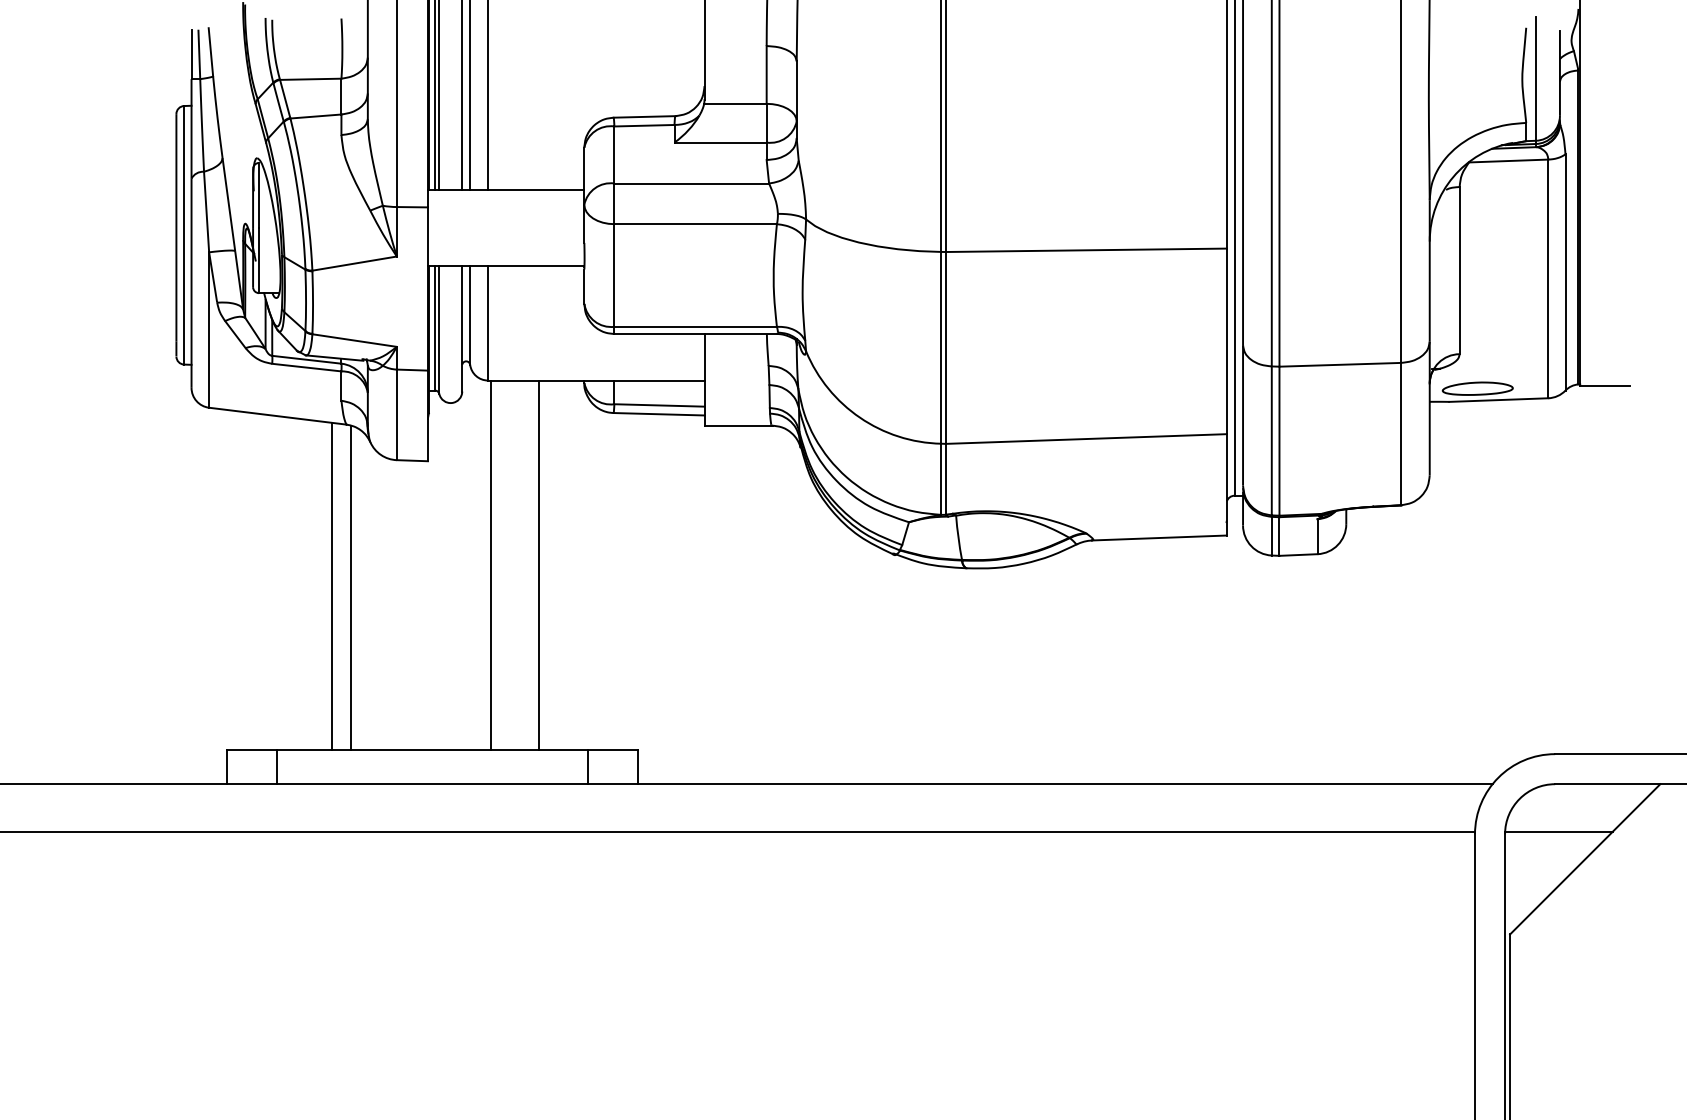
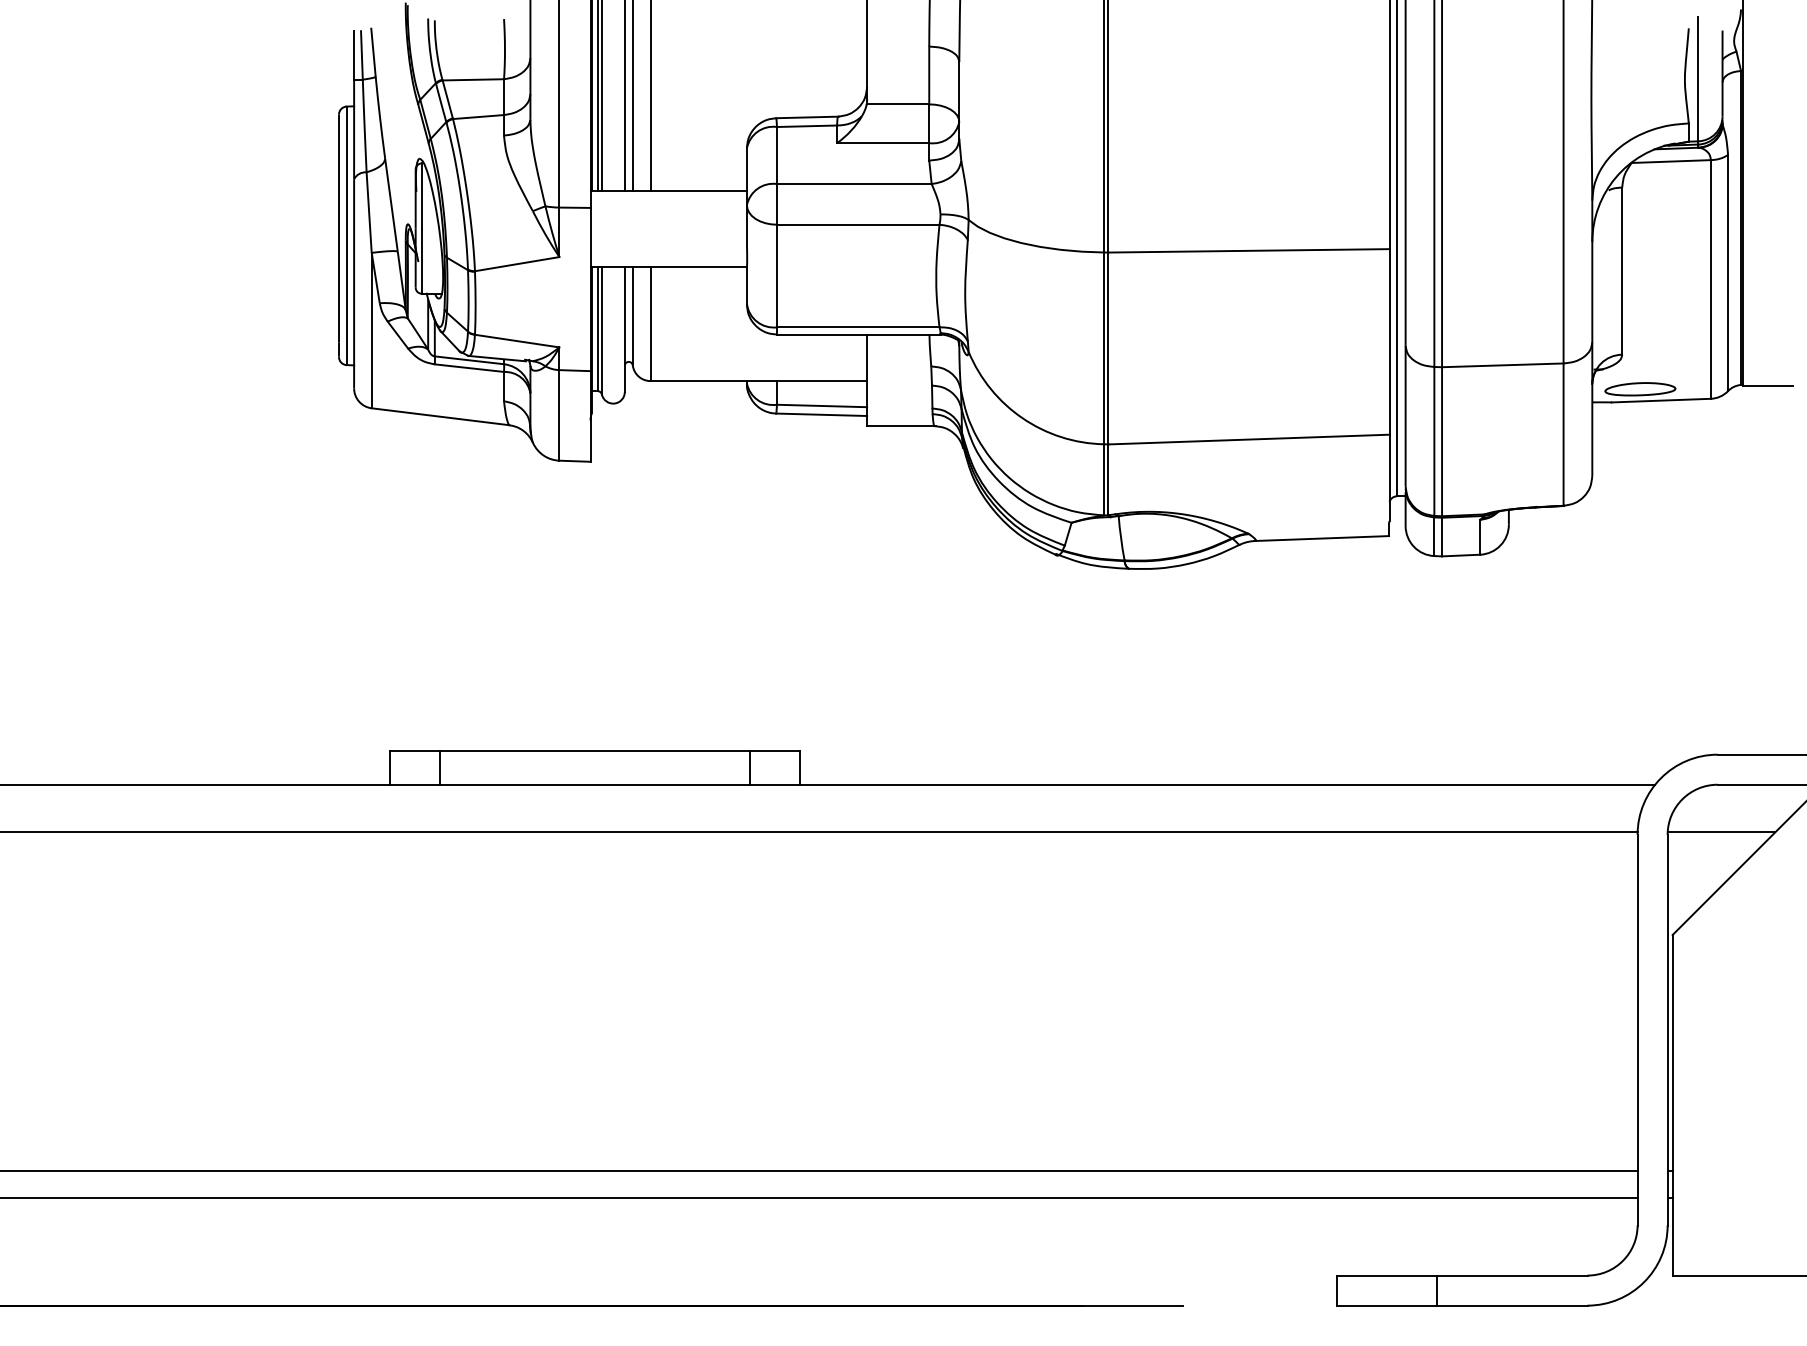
line: (490, 564) -> (653, 565), removed
line: (538, 564) -> (701, 565), removed
line: (331, 585) -> (494, 586), removed
line: (350, 587) -> (513, 588), removed

